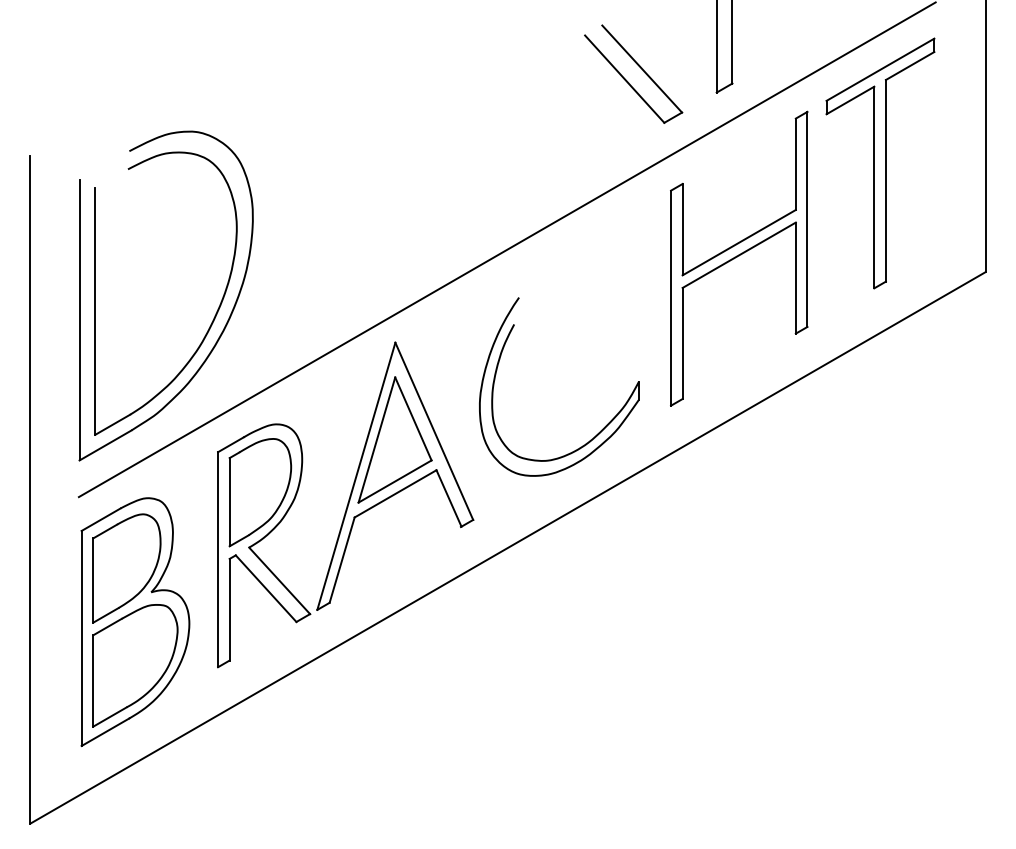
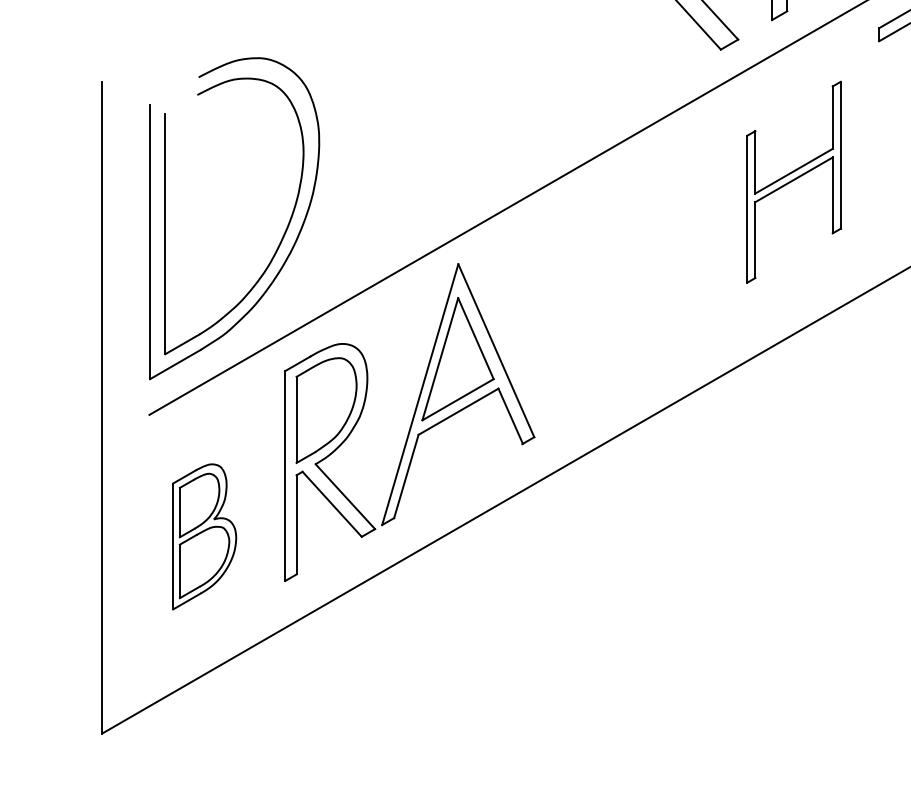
part: (739, 258) -> (794, 182), size x0.7
part: (602, 428) -> (660, 347), removed
part: (135, 621) -> (204, 536), size x0.6

